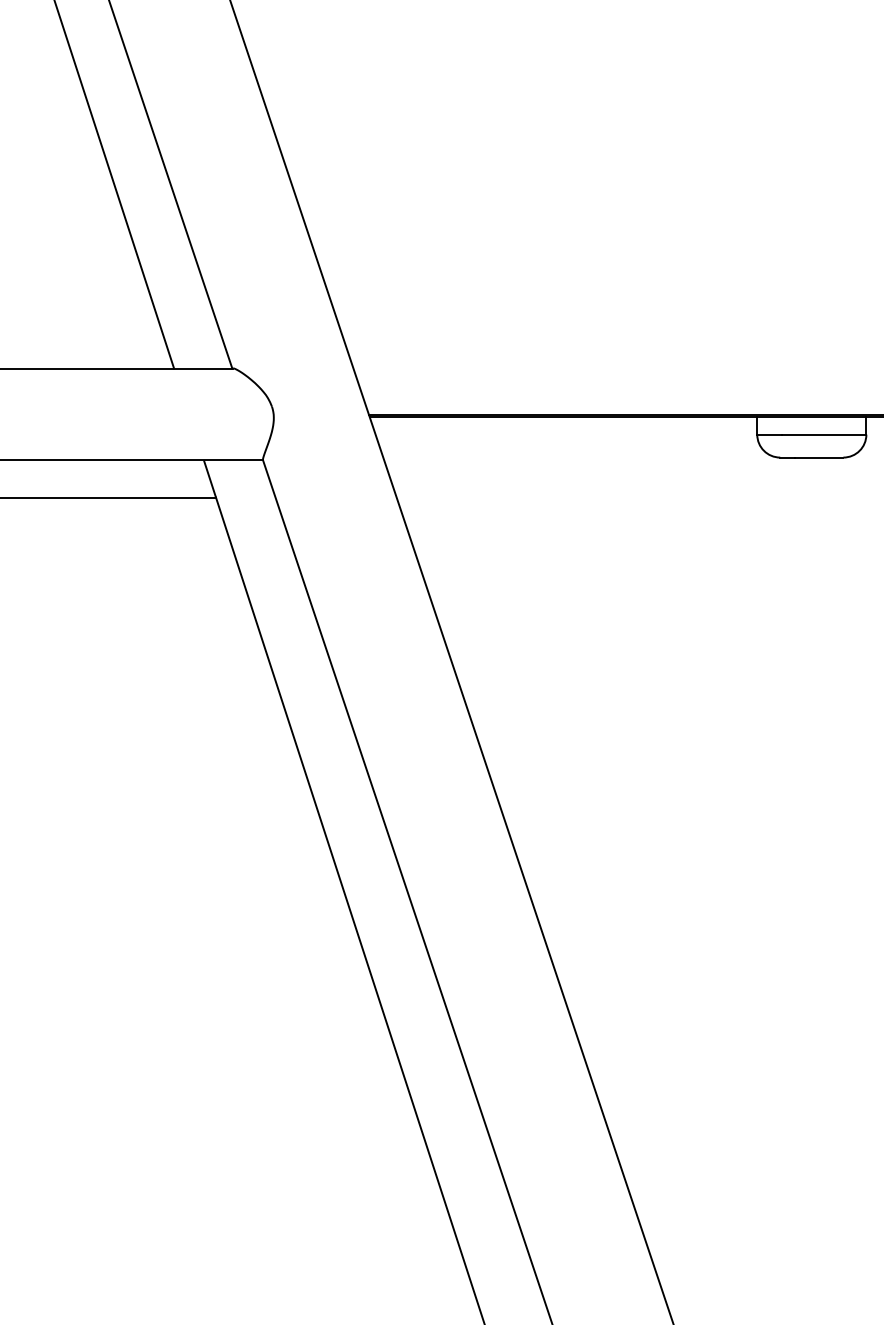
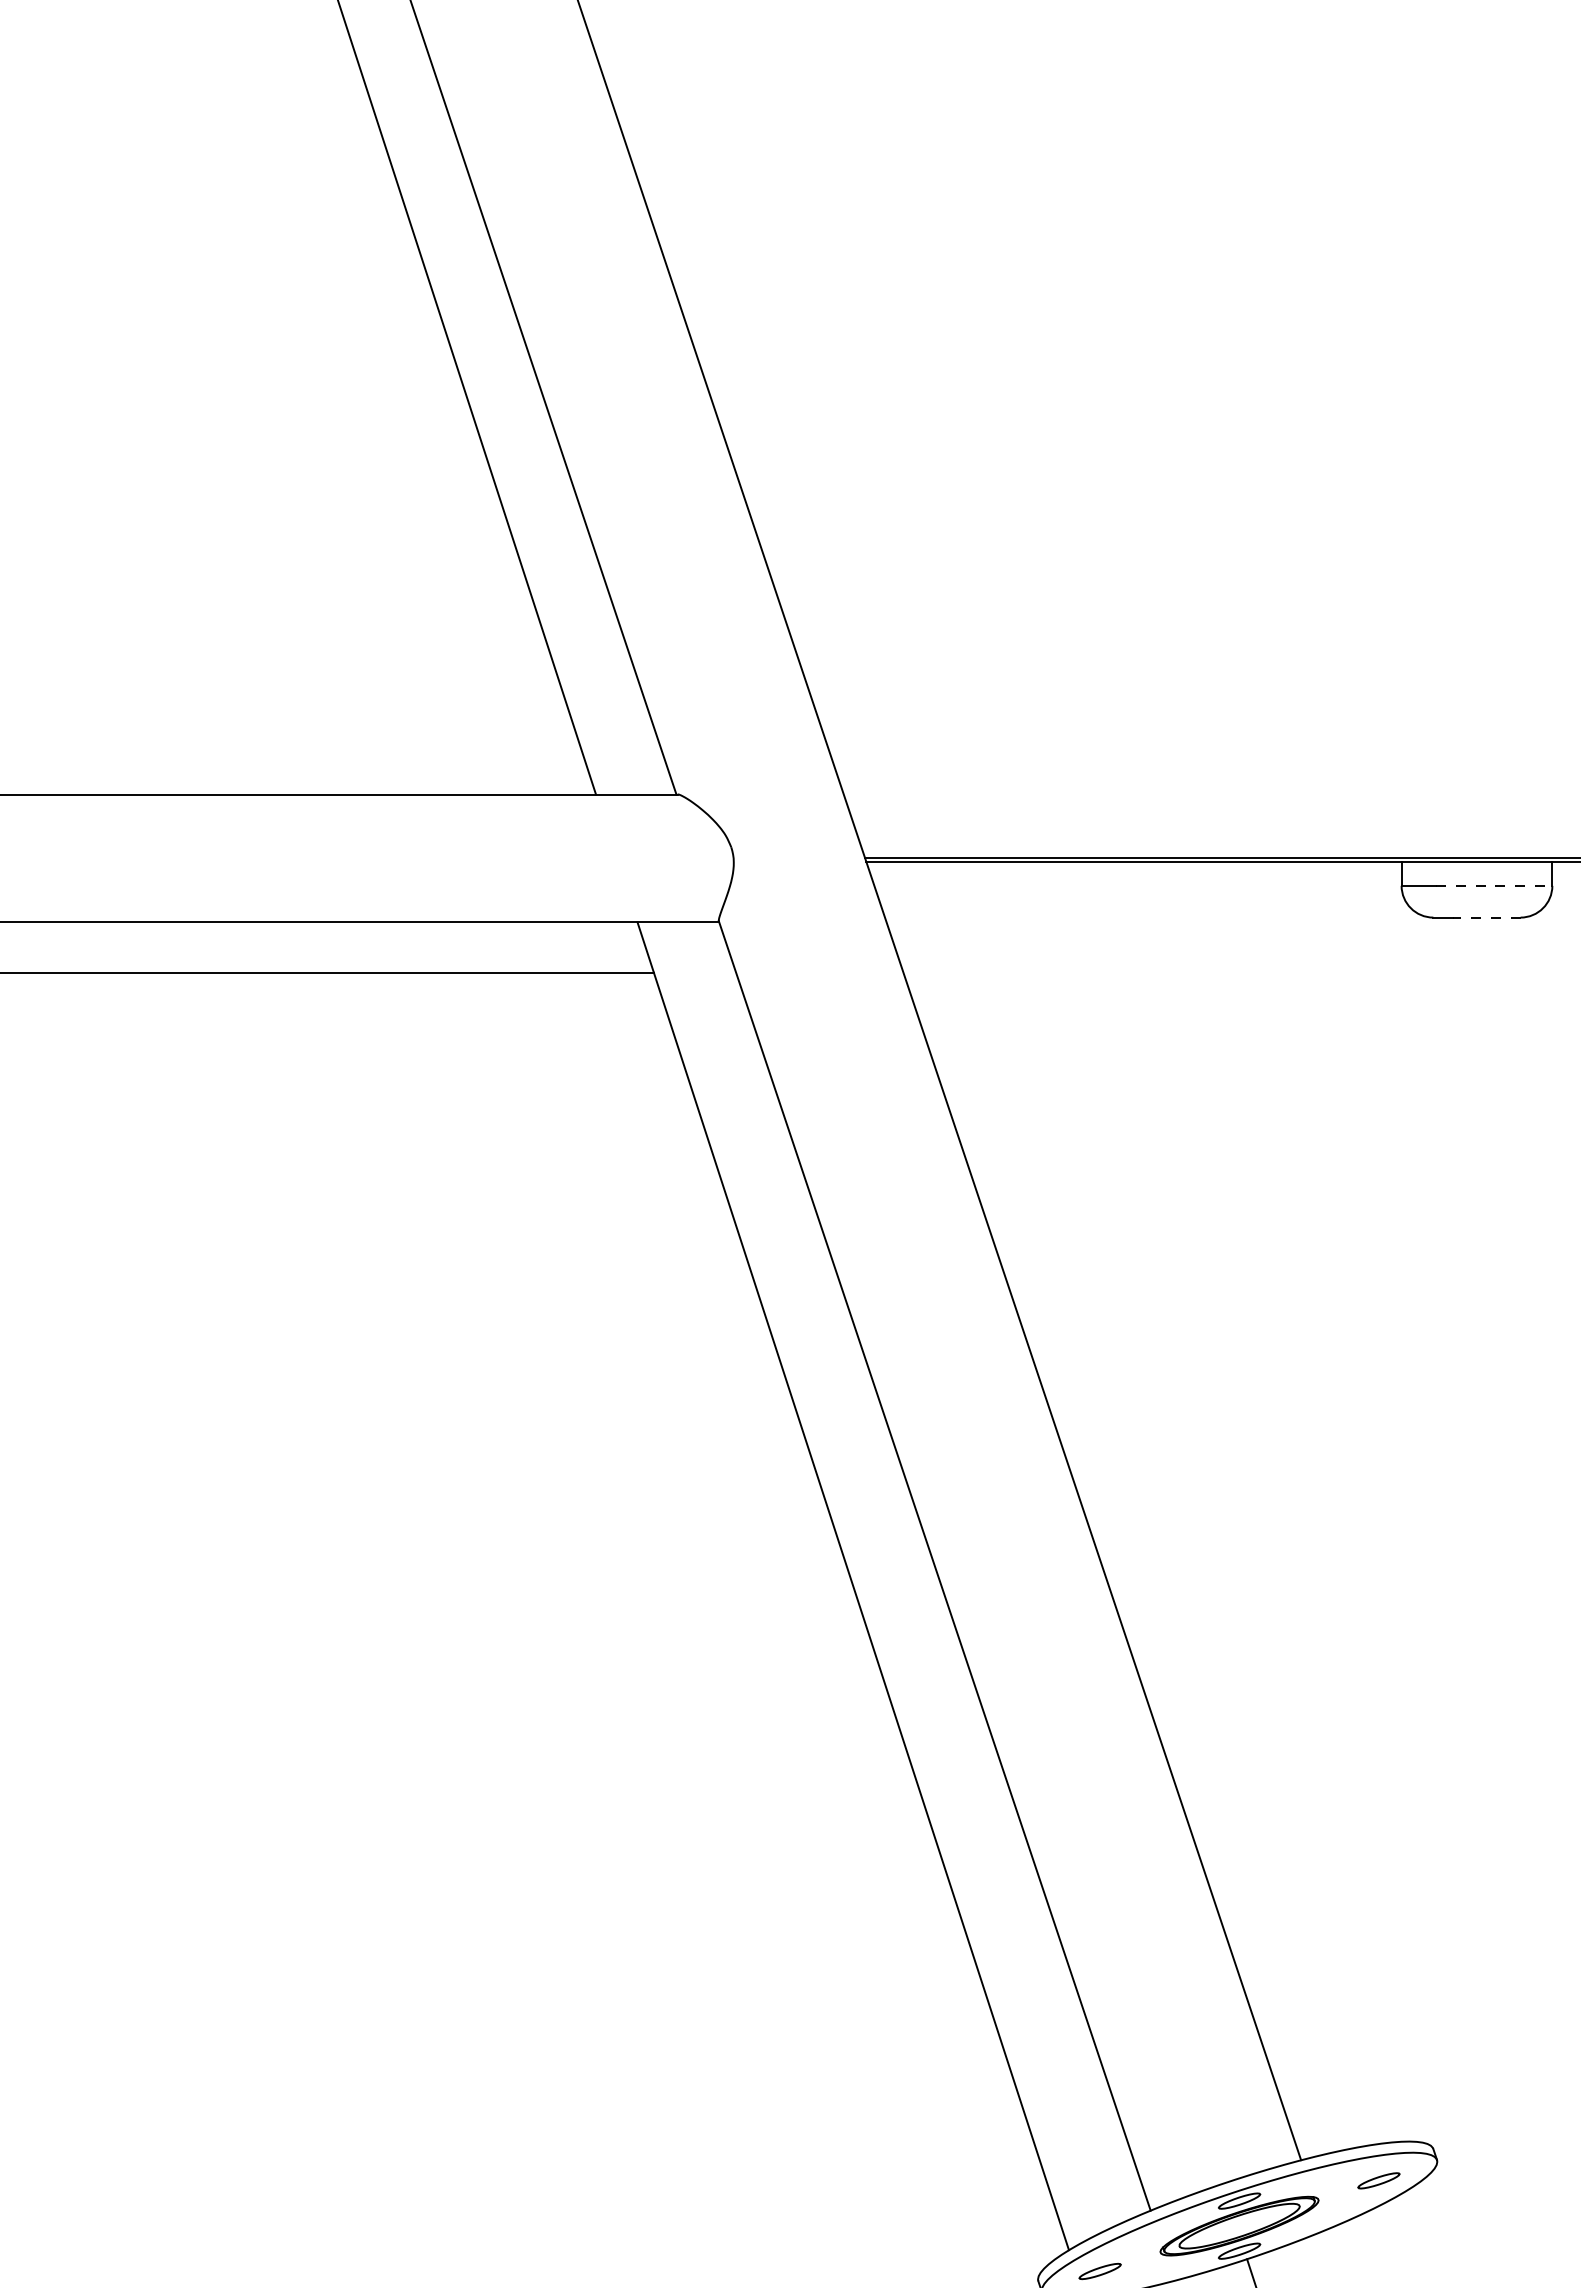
line: (824, 434) -> (1494, 885), solid -> dashed
line: (818, 457) -> (1486, 917), solid -> dashed

